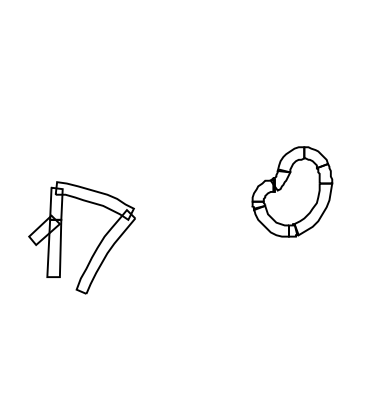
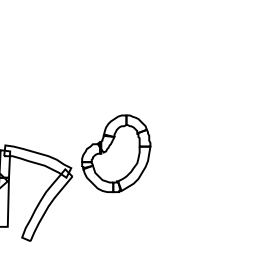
part: (292, 191) -> (116, 153), moved

